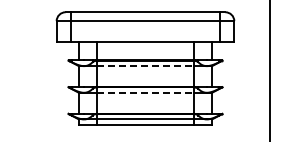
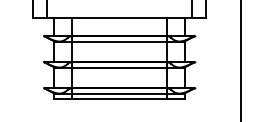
line: (145, 66) -> (119, 41), dashed -> solid
line: (145, 92) -> (119, 67), dashed -> solid

